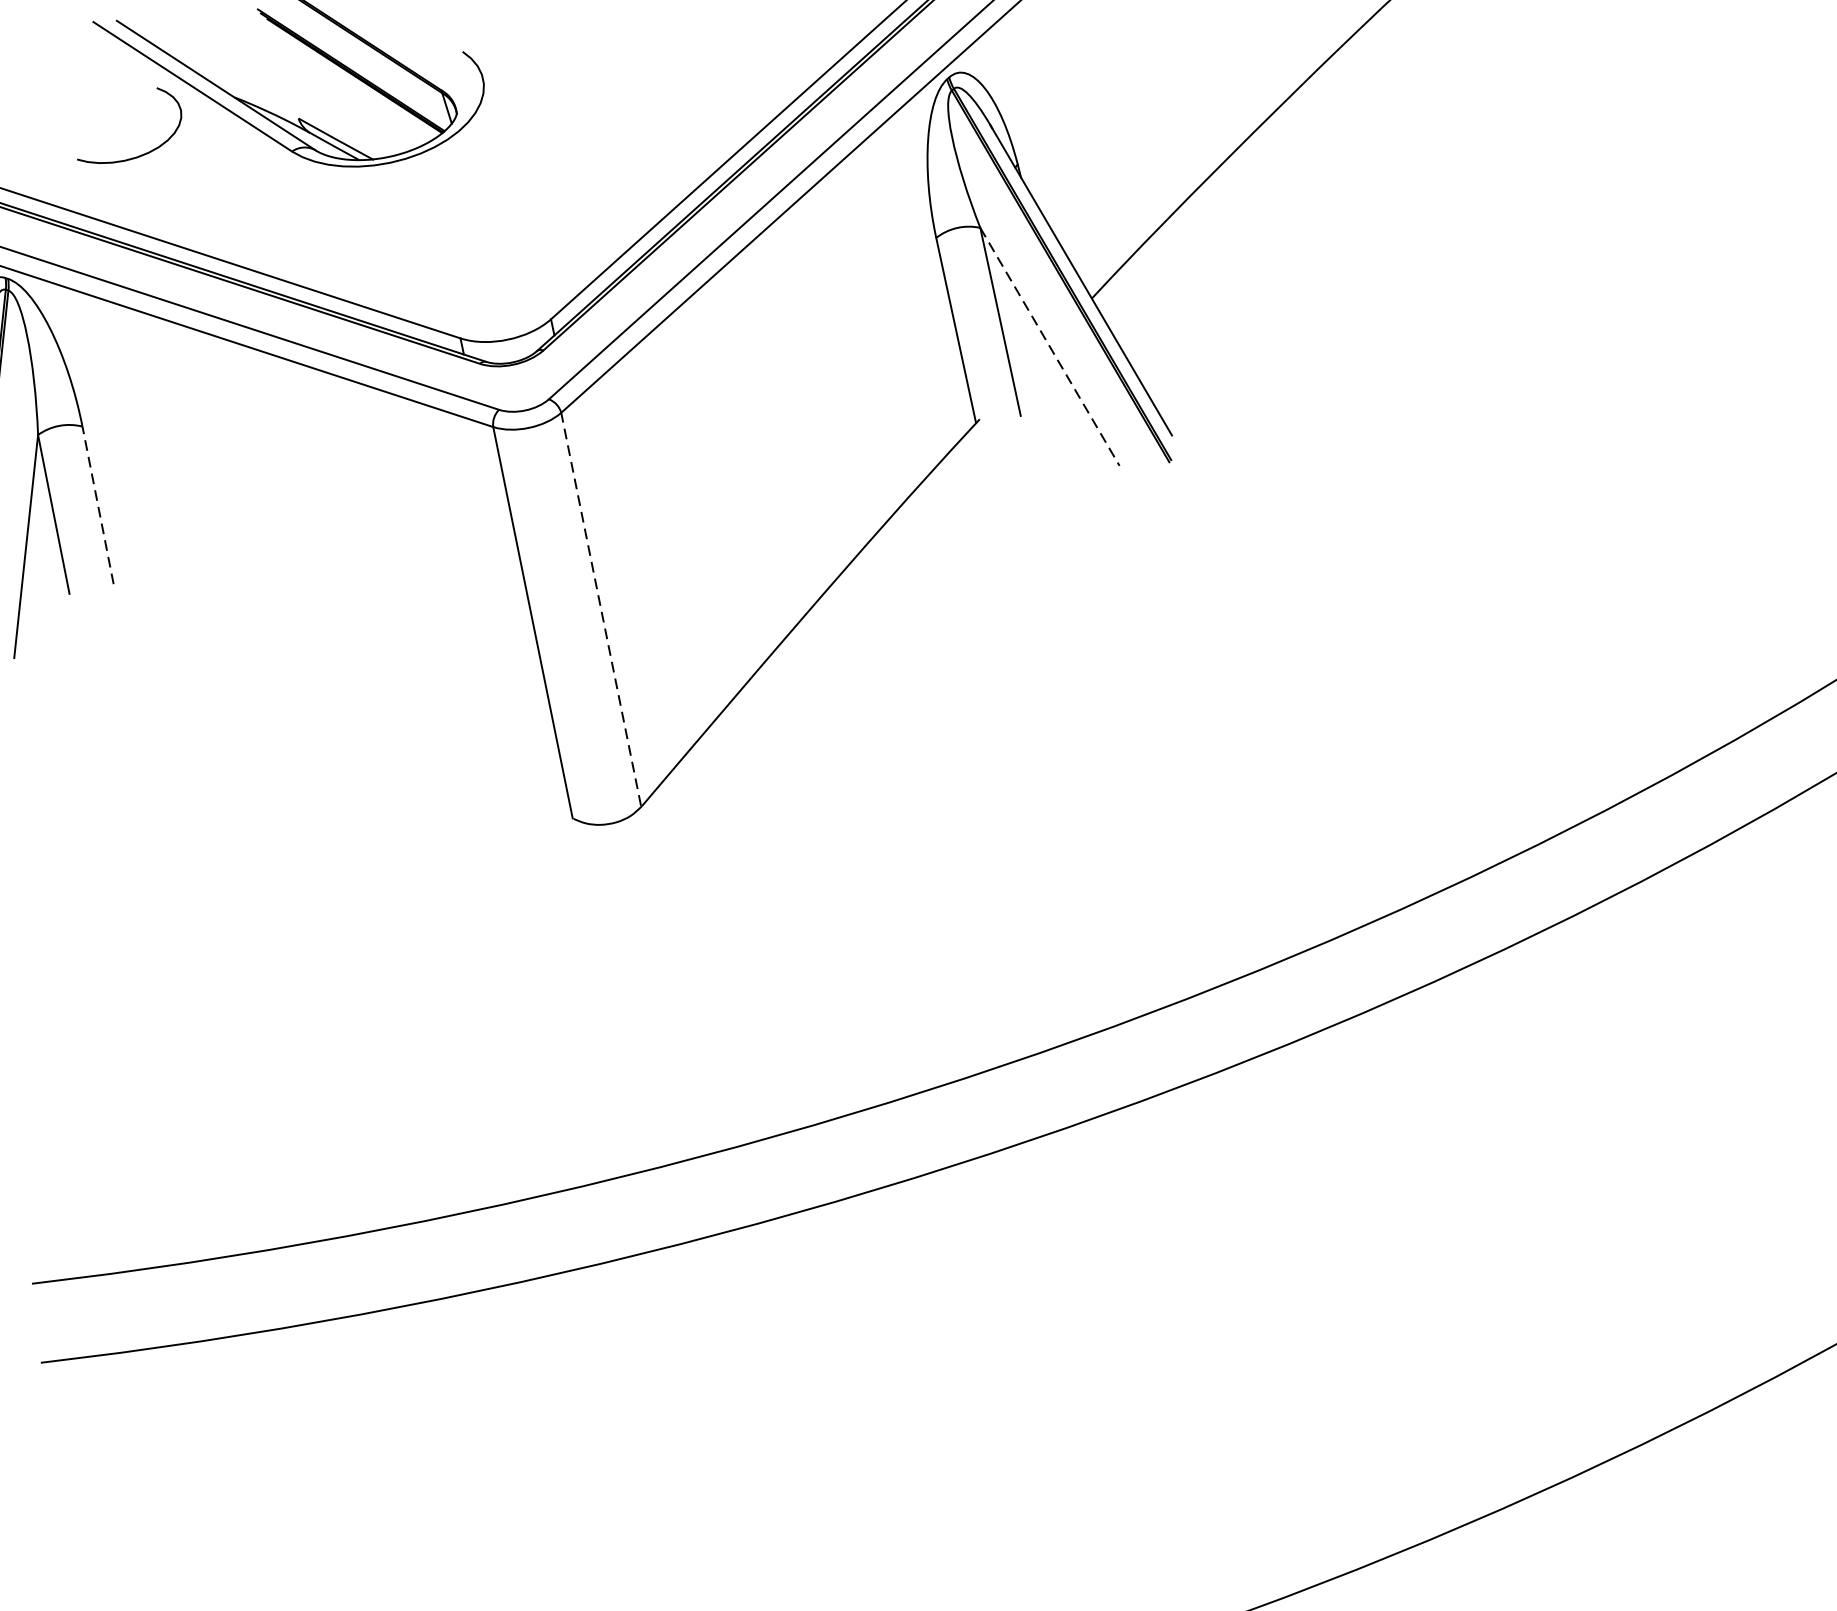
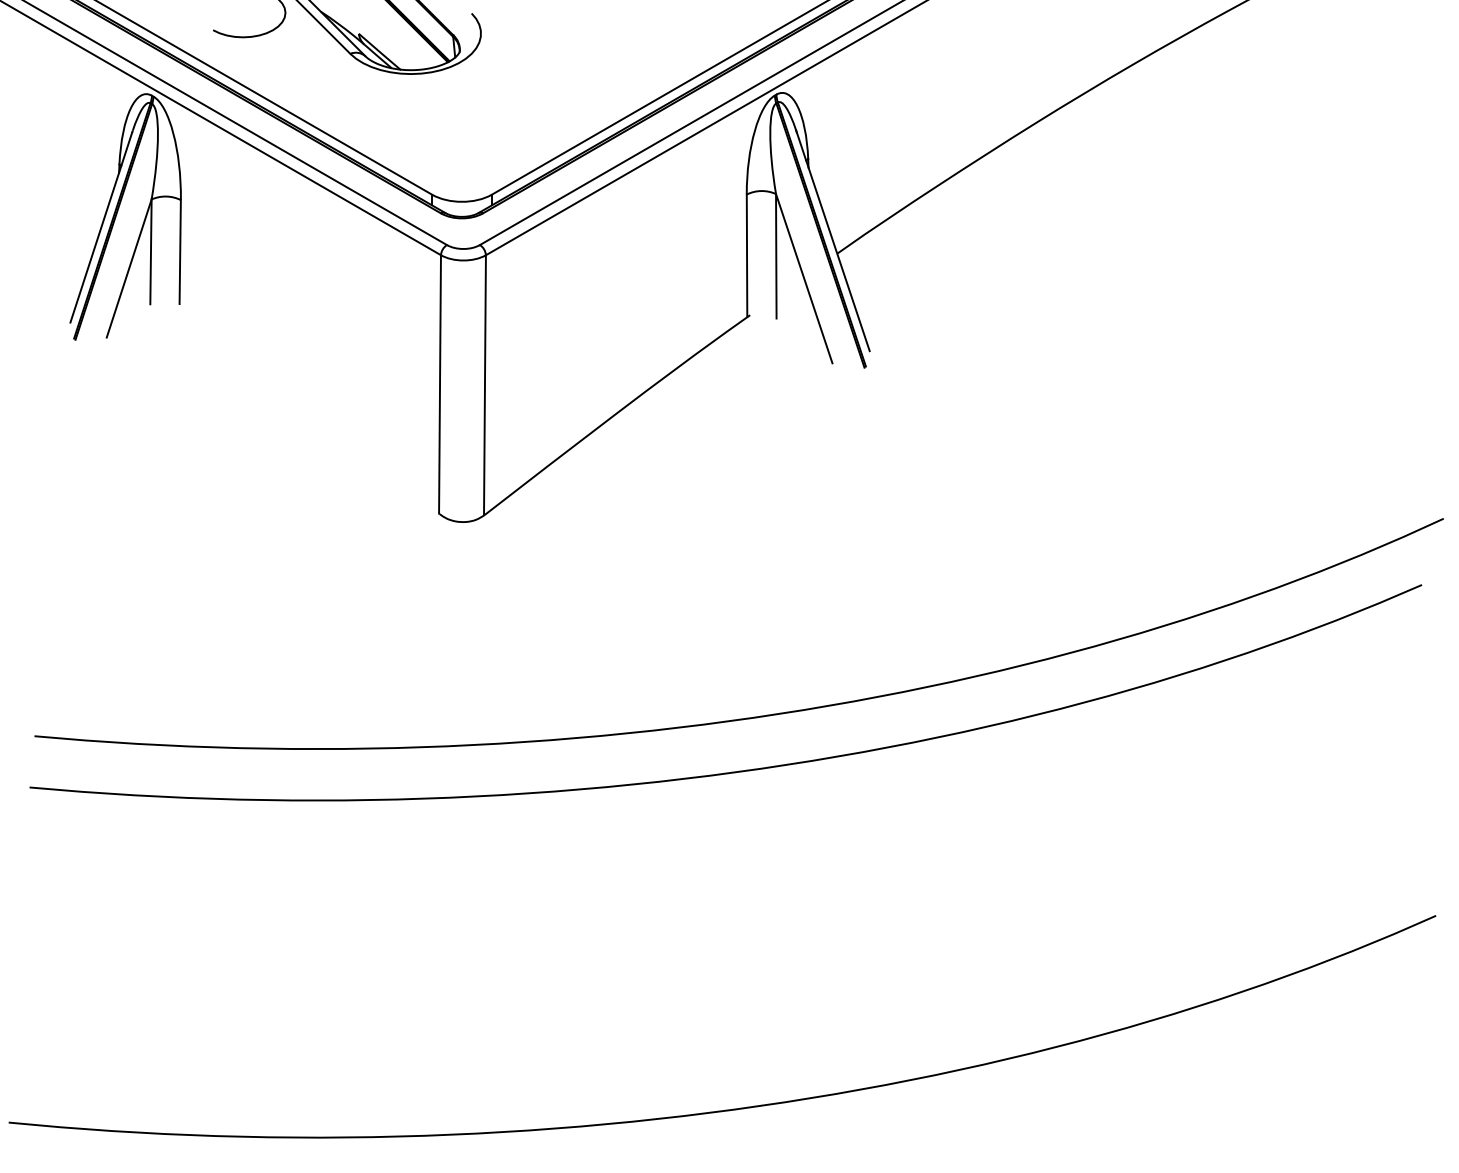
line: (1050, 347) -> (804, 279), dashed -> solid
line: (98, 505) -> (180, 252), dashed -> solid
line: (600, 610) -> (484, 385), dashed -> solid

